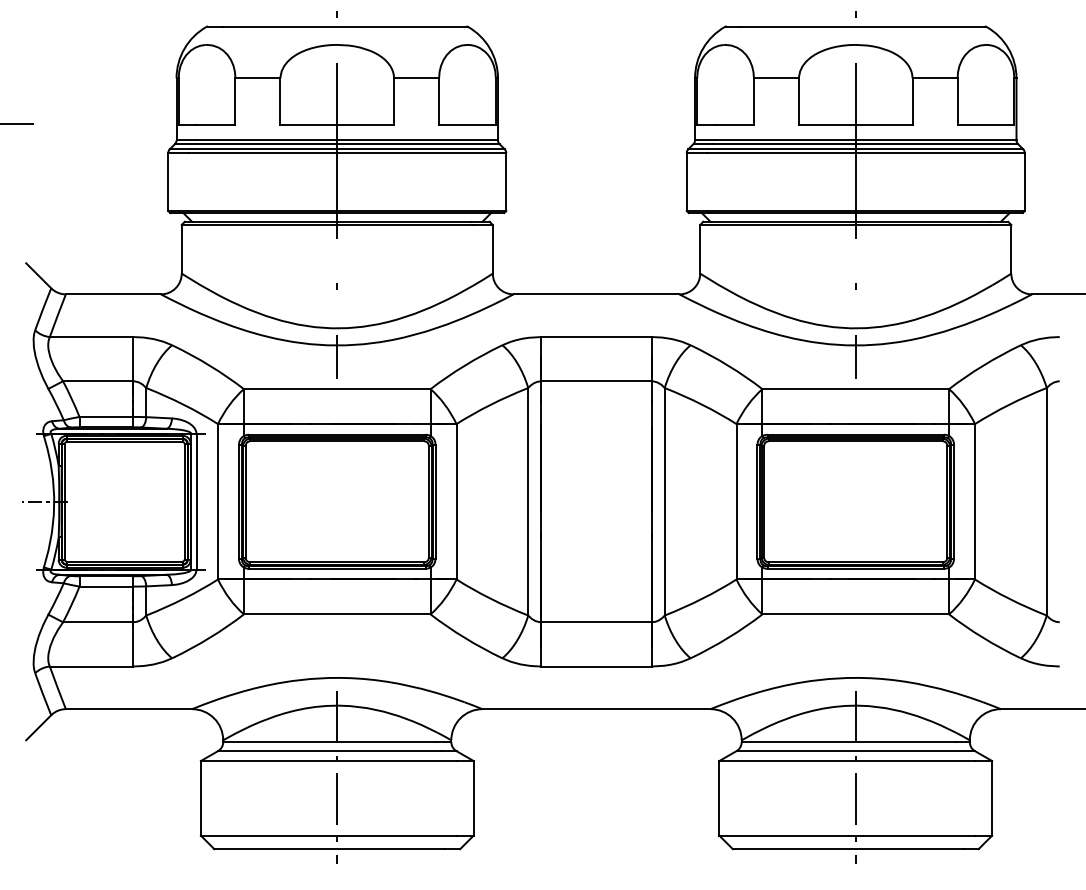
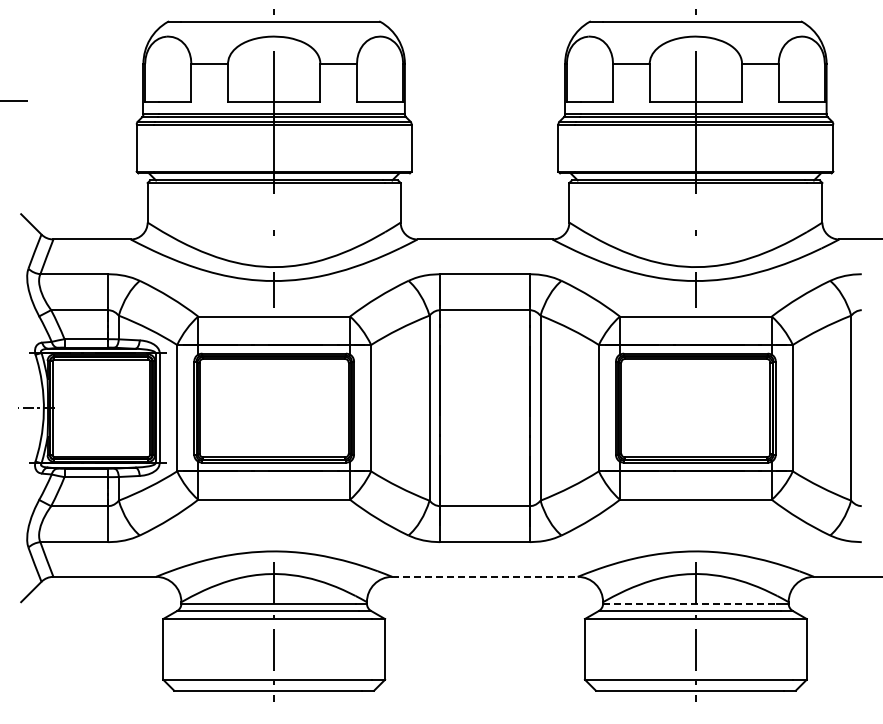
line: (597, 708) -> (485, 576), solid -> dashed
line: (849, 741) -> (690, 603), solid -> dashed

